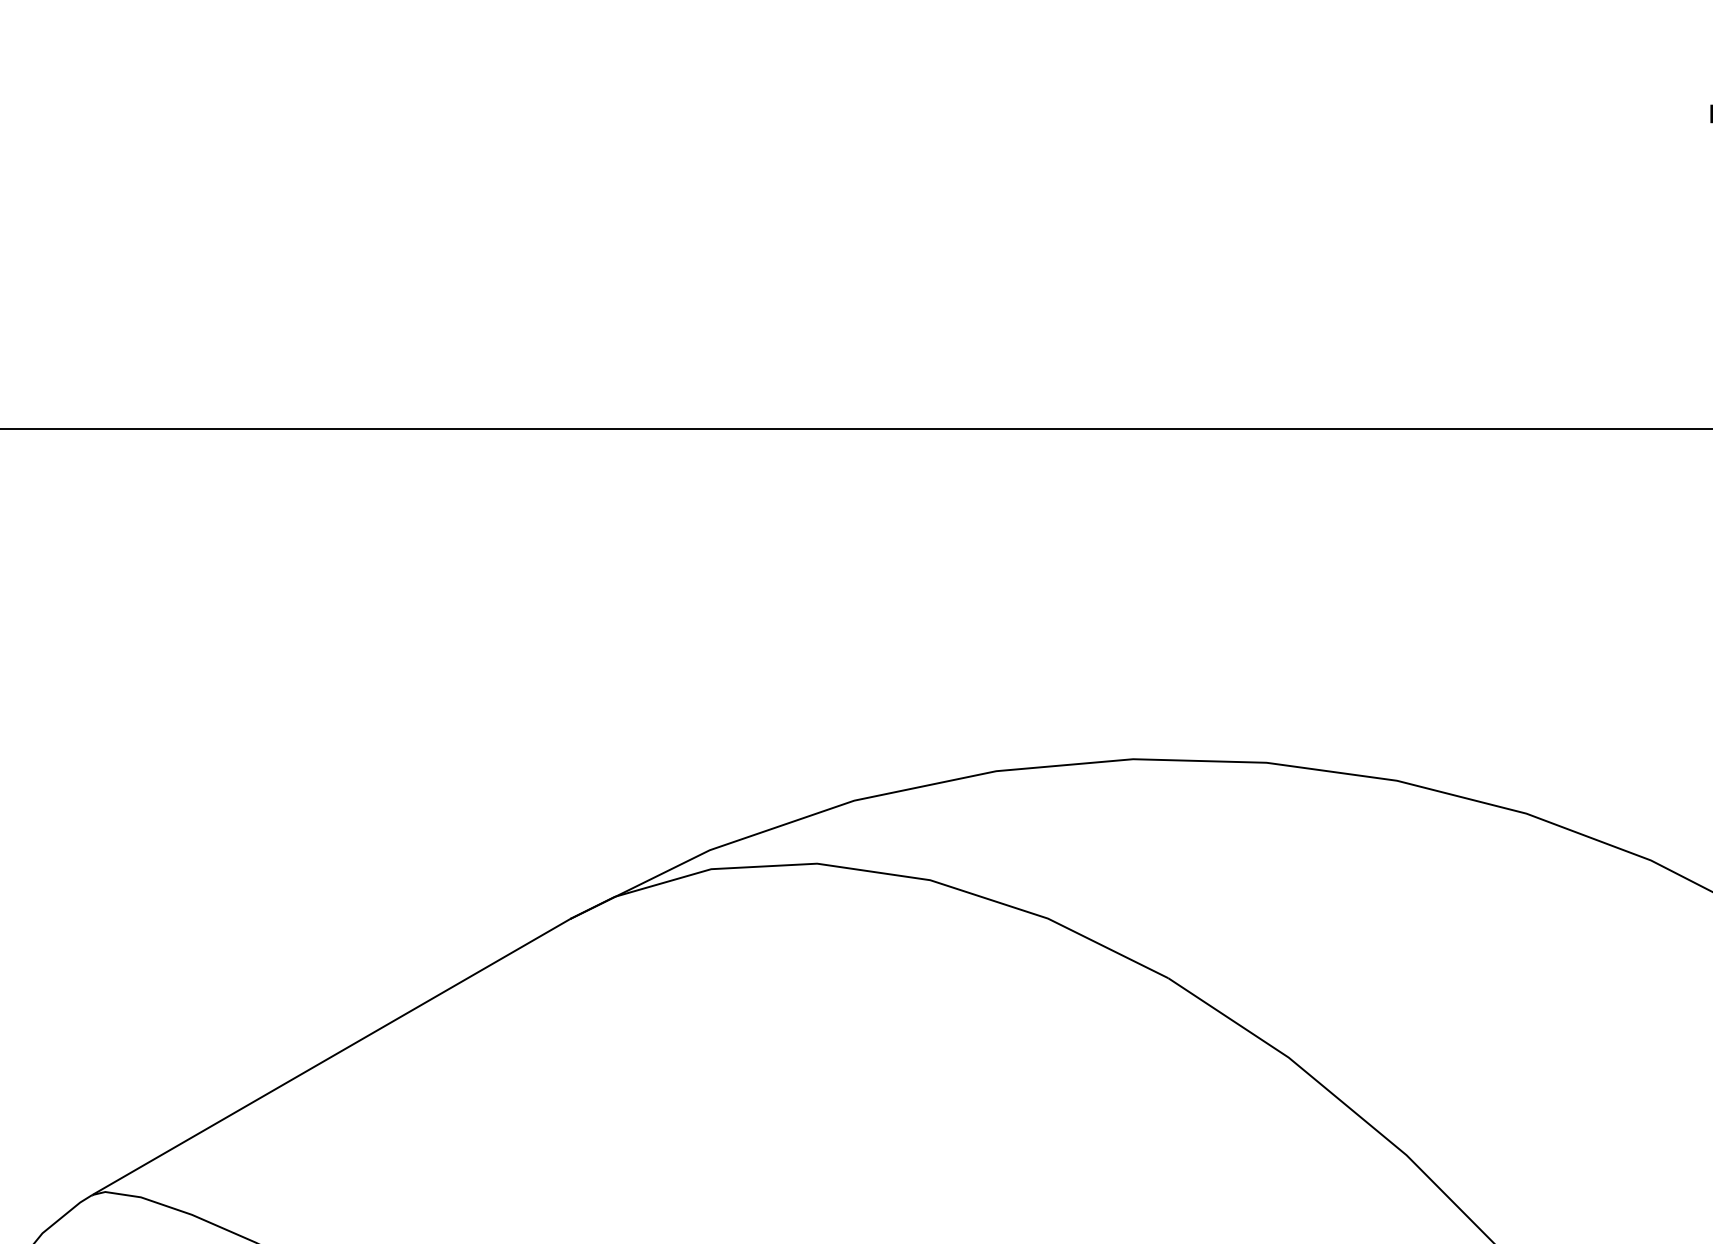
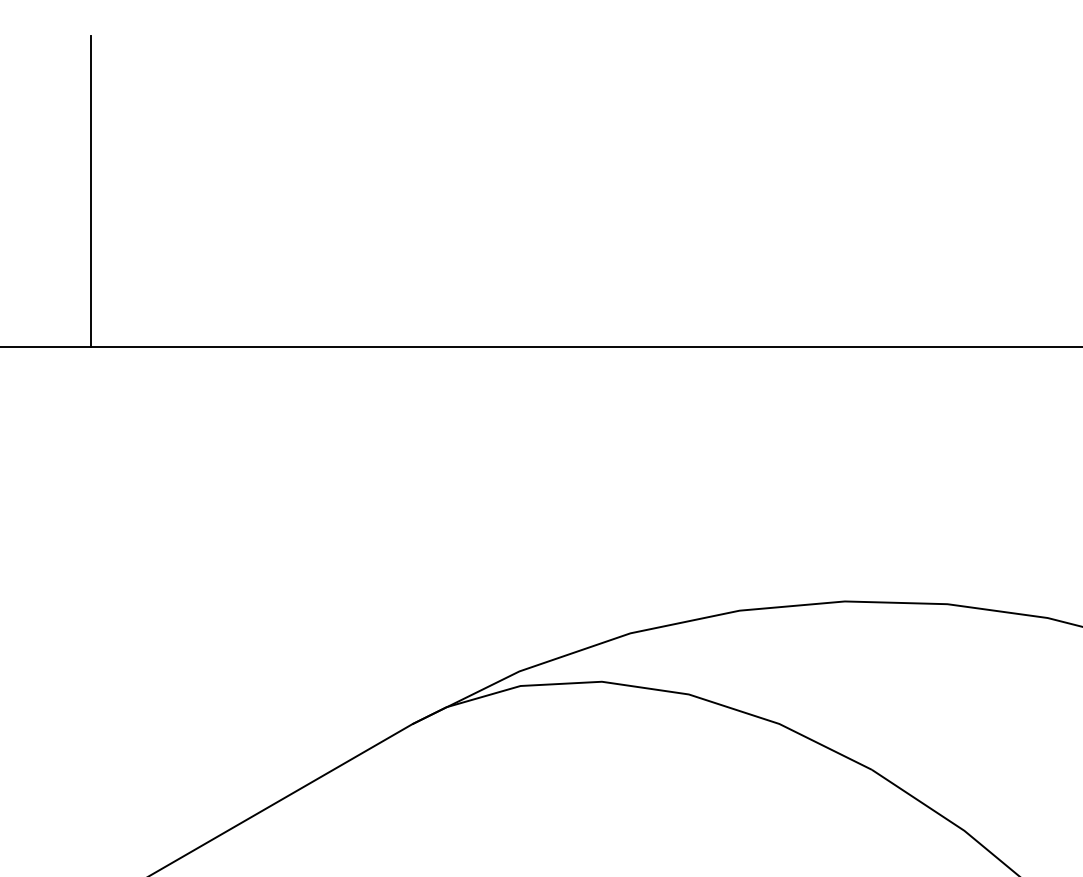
line: (152, 225) -> (91, 191), added

